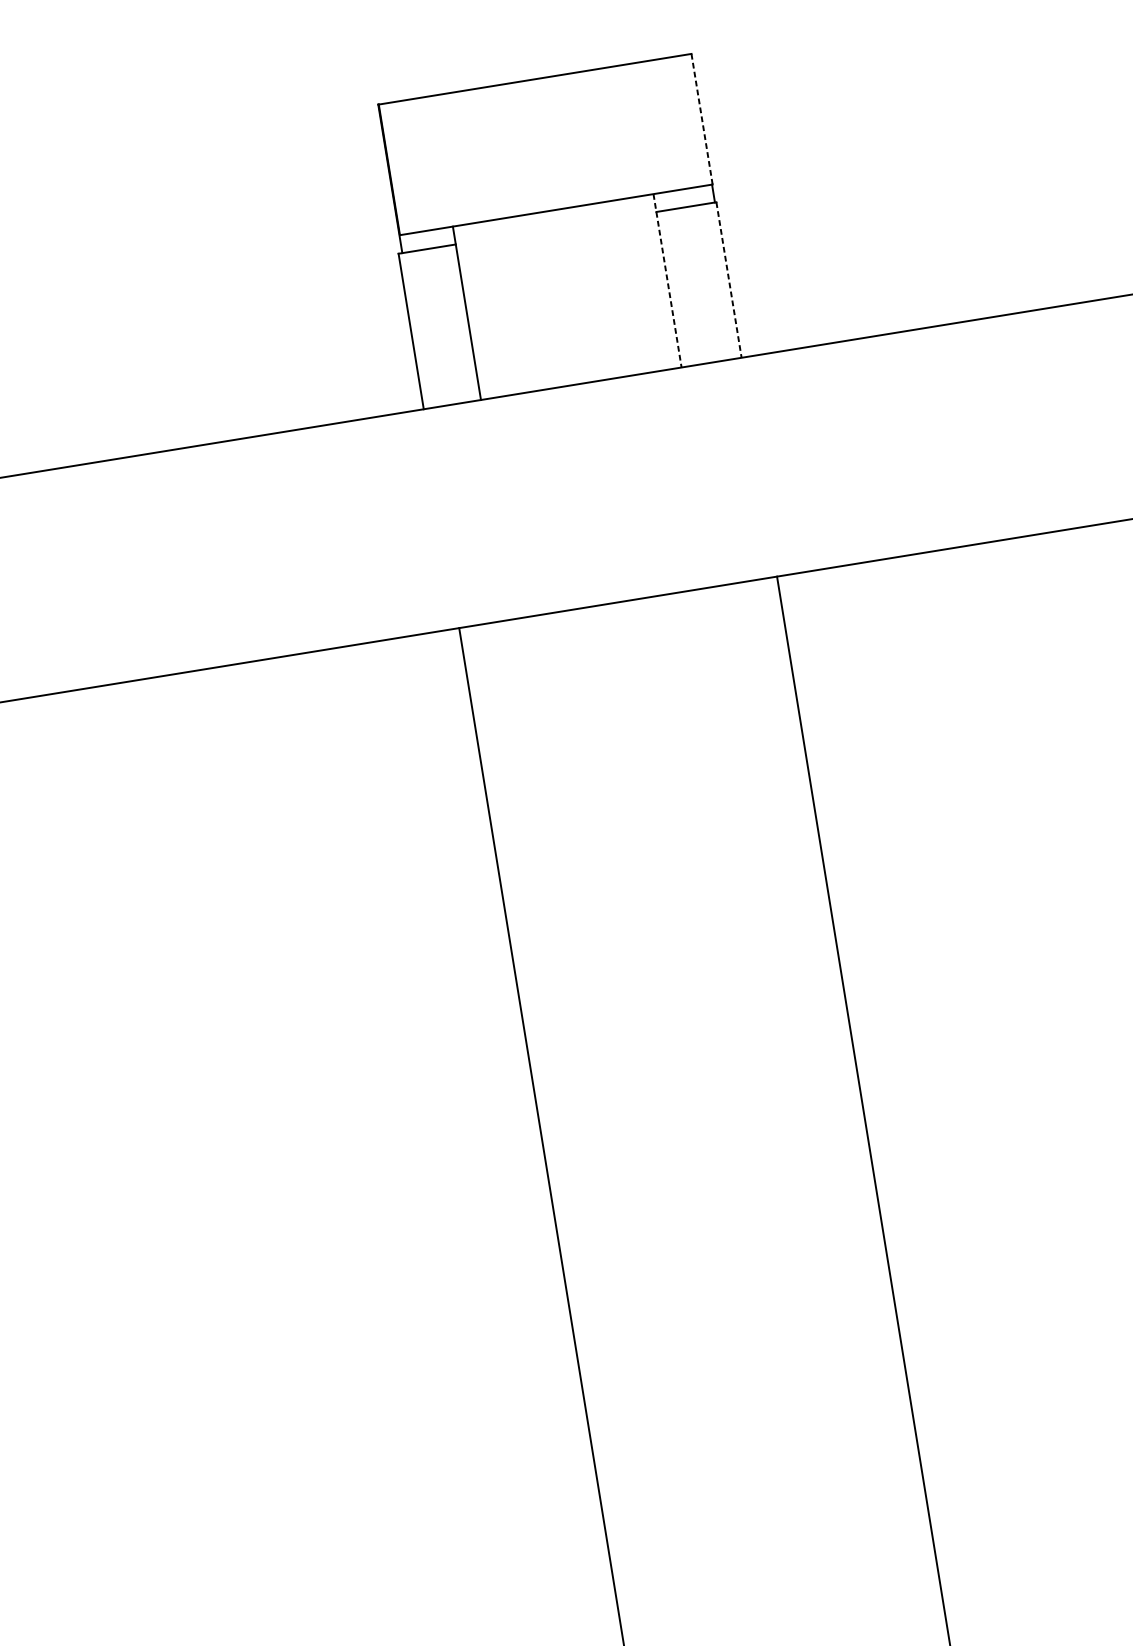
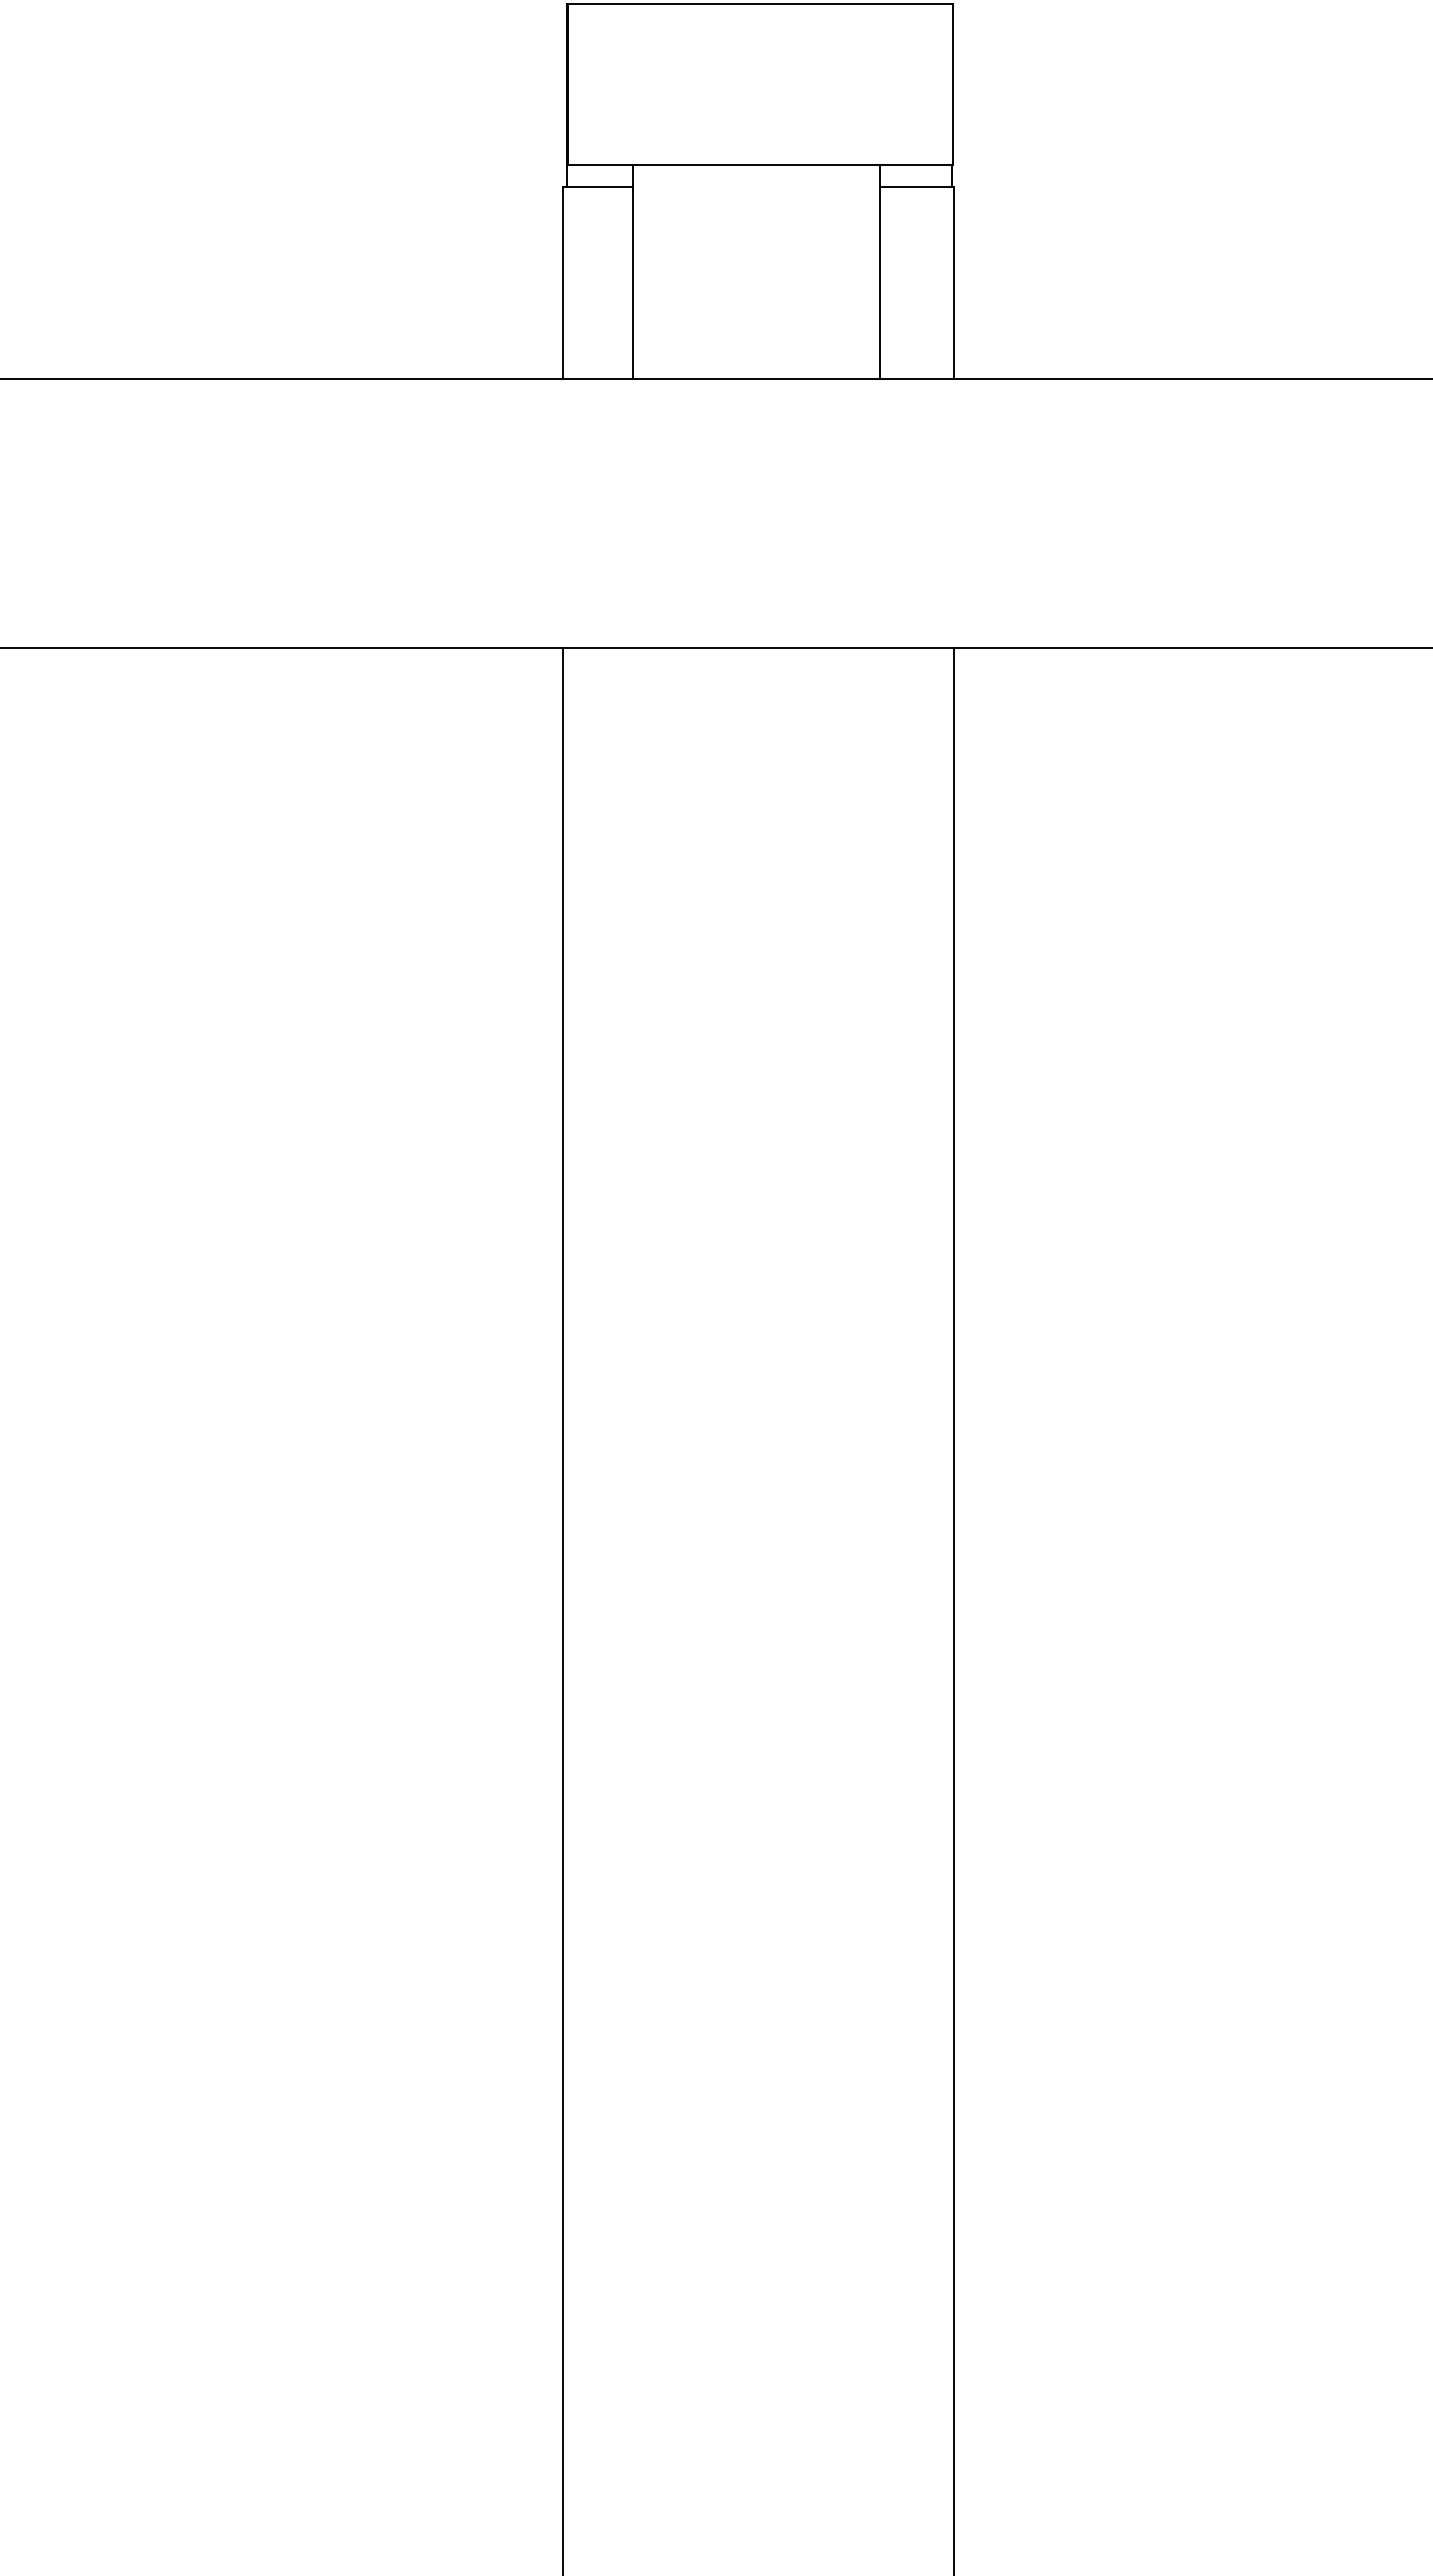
line: (702, 119) -> (953, 85), dashed -> solid
line: (729, 279) -> (954, 282), dashed -> solid
line: (667, 280) -> (880, 271), dashed -> solid

